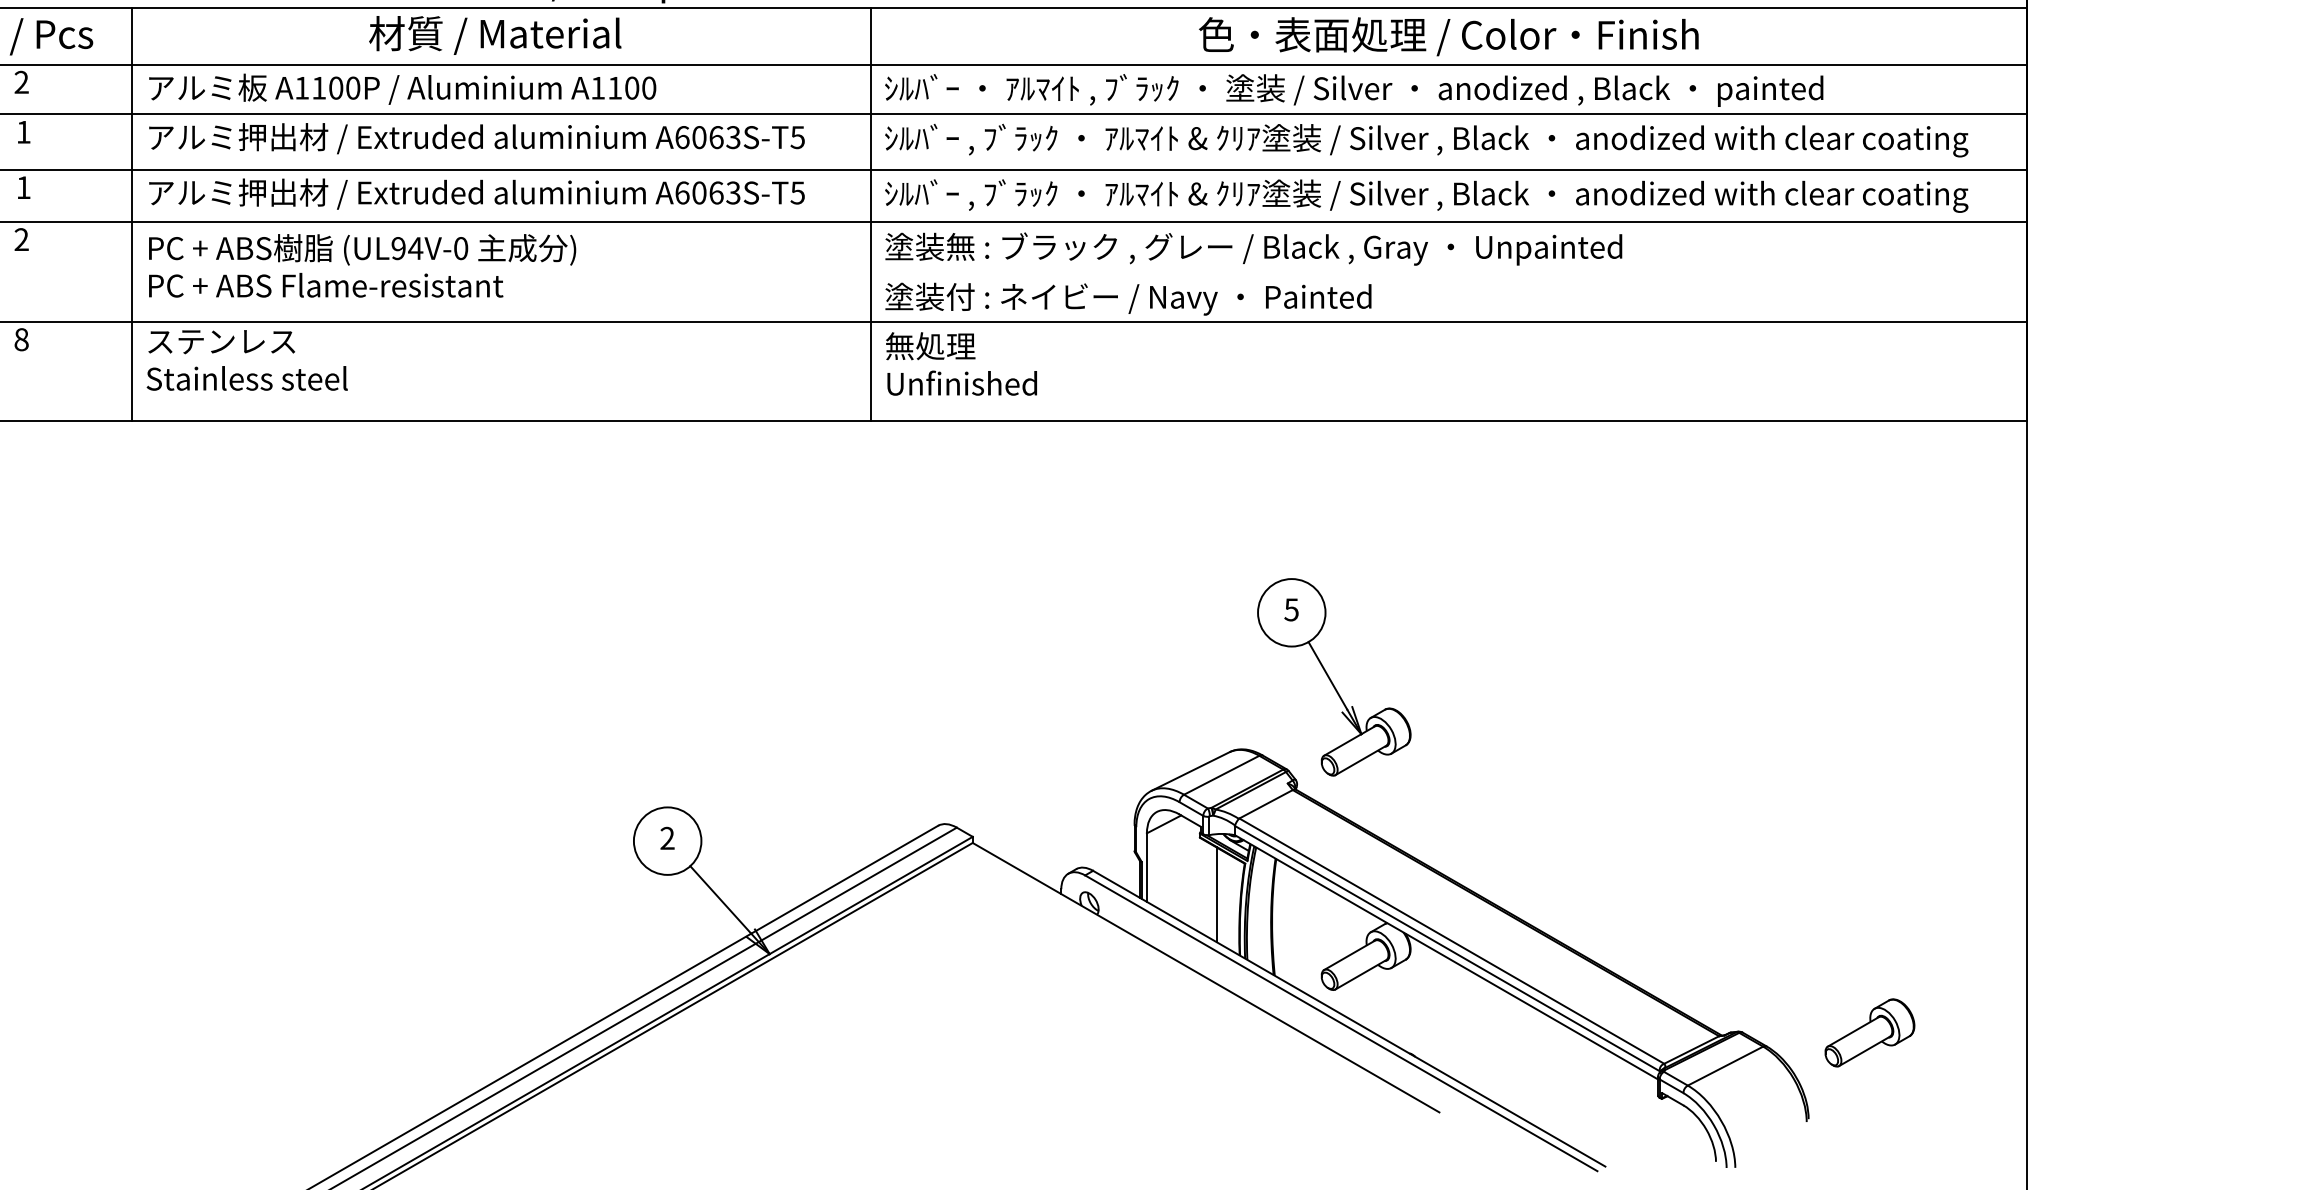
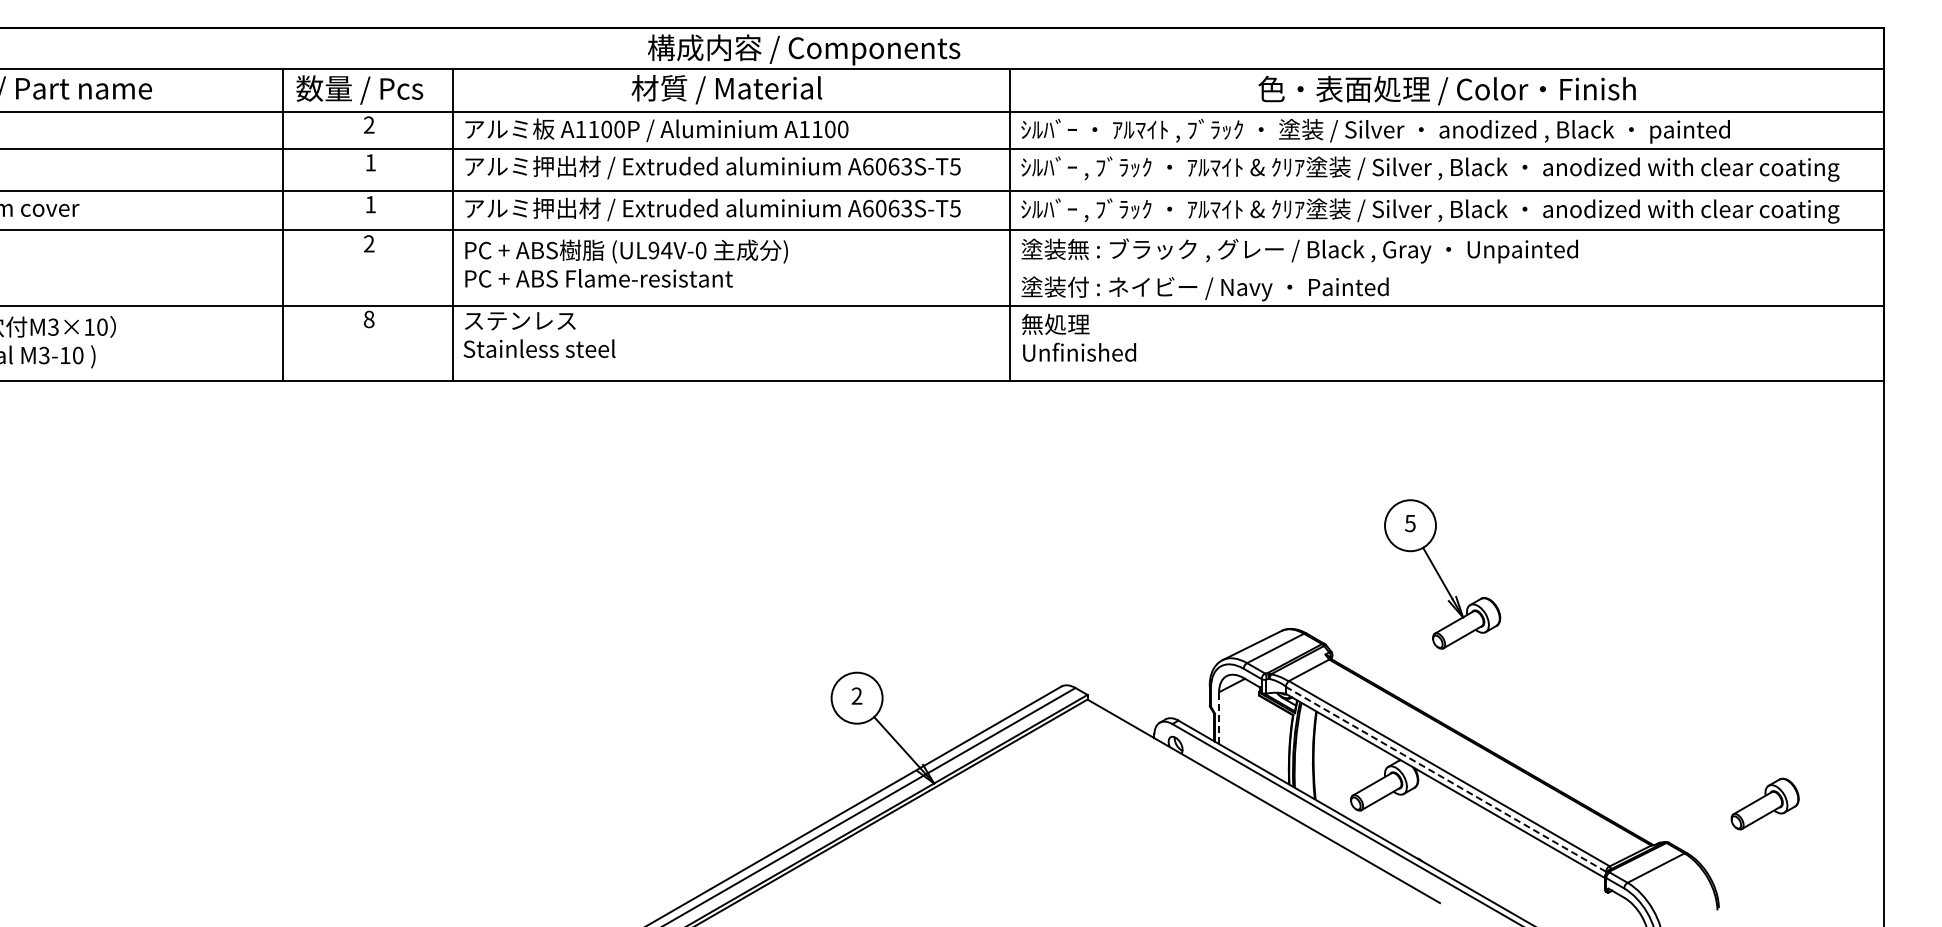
part: (1334, 677) -> (1442, 574), moved
line: (1147, 868) -> (1219, 718), solid -> dashed
line: (1216, 894) -> (1271, 738), removed
line: (1448, 948) -> (1446, 779), solid -> dashed
part: (1869, 1032) -> (1764, 803), moved

